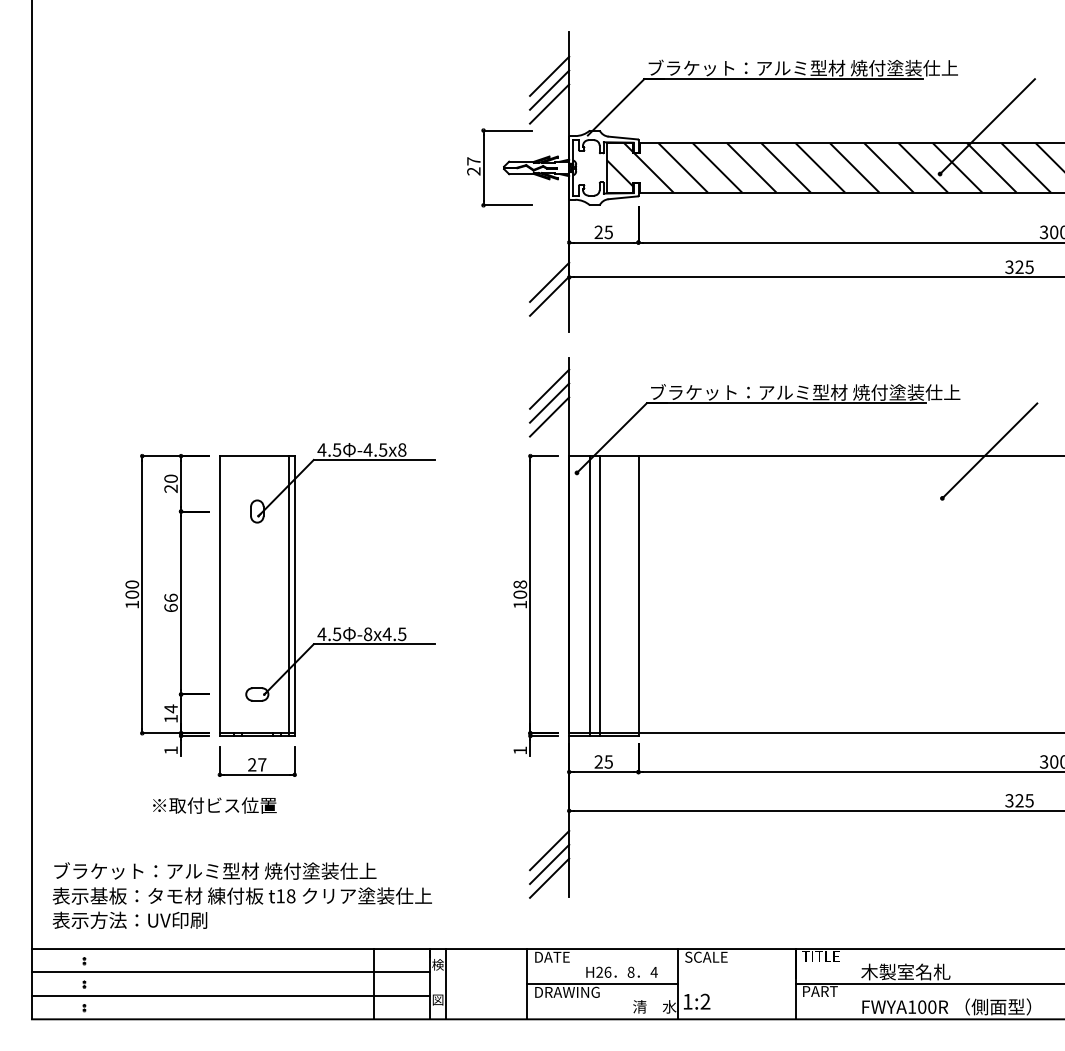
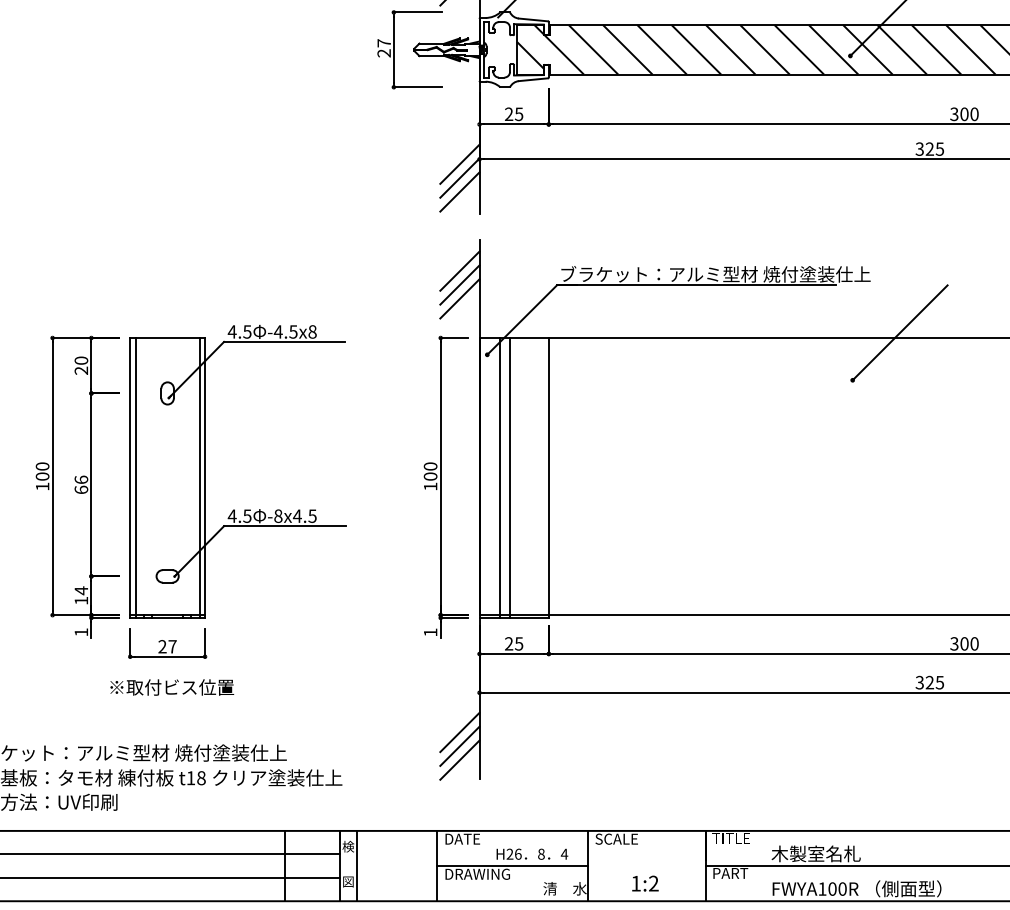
line: (549, 309) -> (459, 191), added
text: (520, 584) -> (430, 466), 108 -> 100
line: (225, 596) -> (135, 478), added
text: (214, 805) -> (171, 687), moved
text: (697, 1001) -> (645, 883), moved

